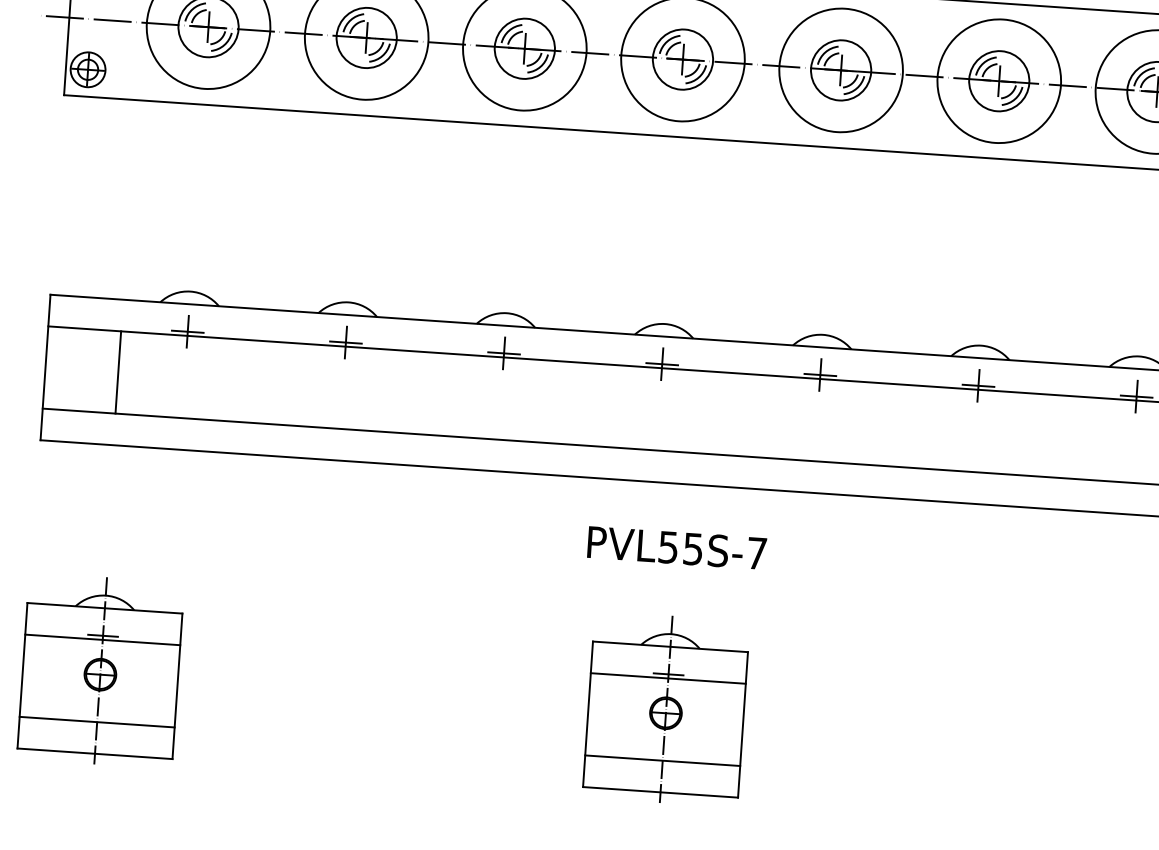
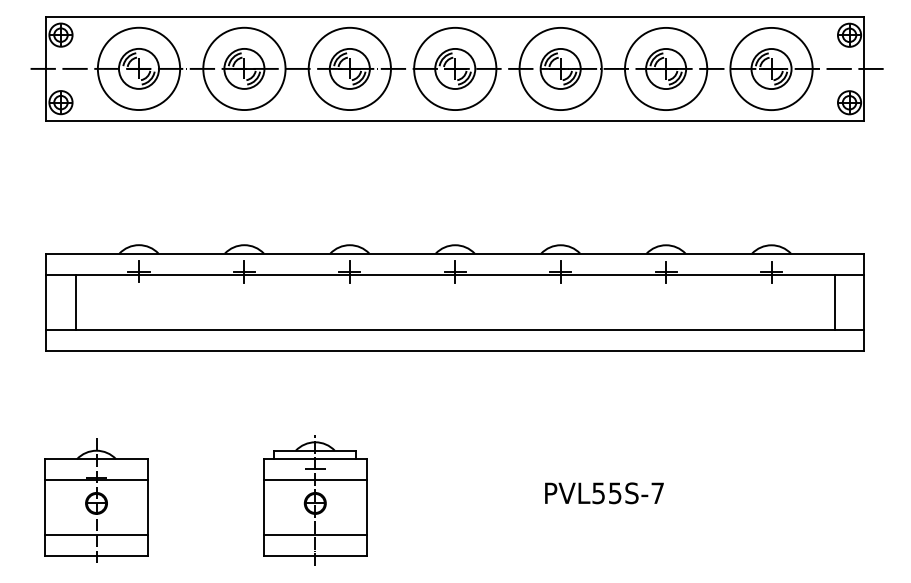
line: (117, 371) -> (75, 301), moved
text: (677, 548) -> (604, 493), moved
part: (429, 692) -> (315, 500), added
part: (666, 708) -> (473, 500), removed

